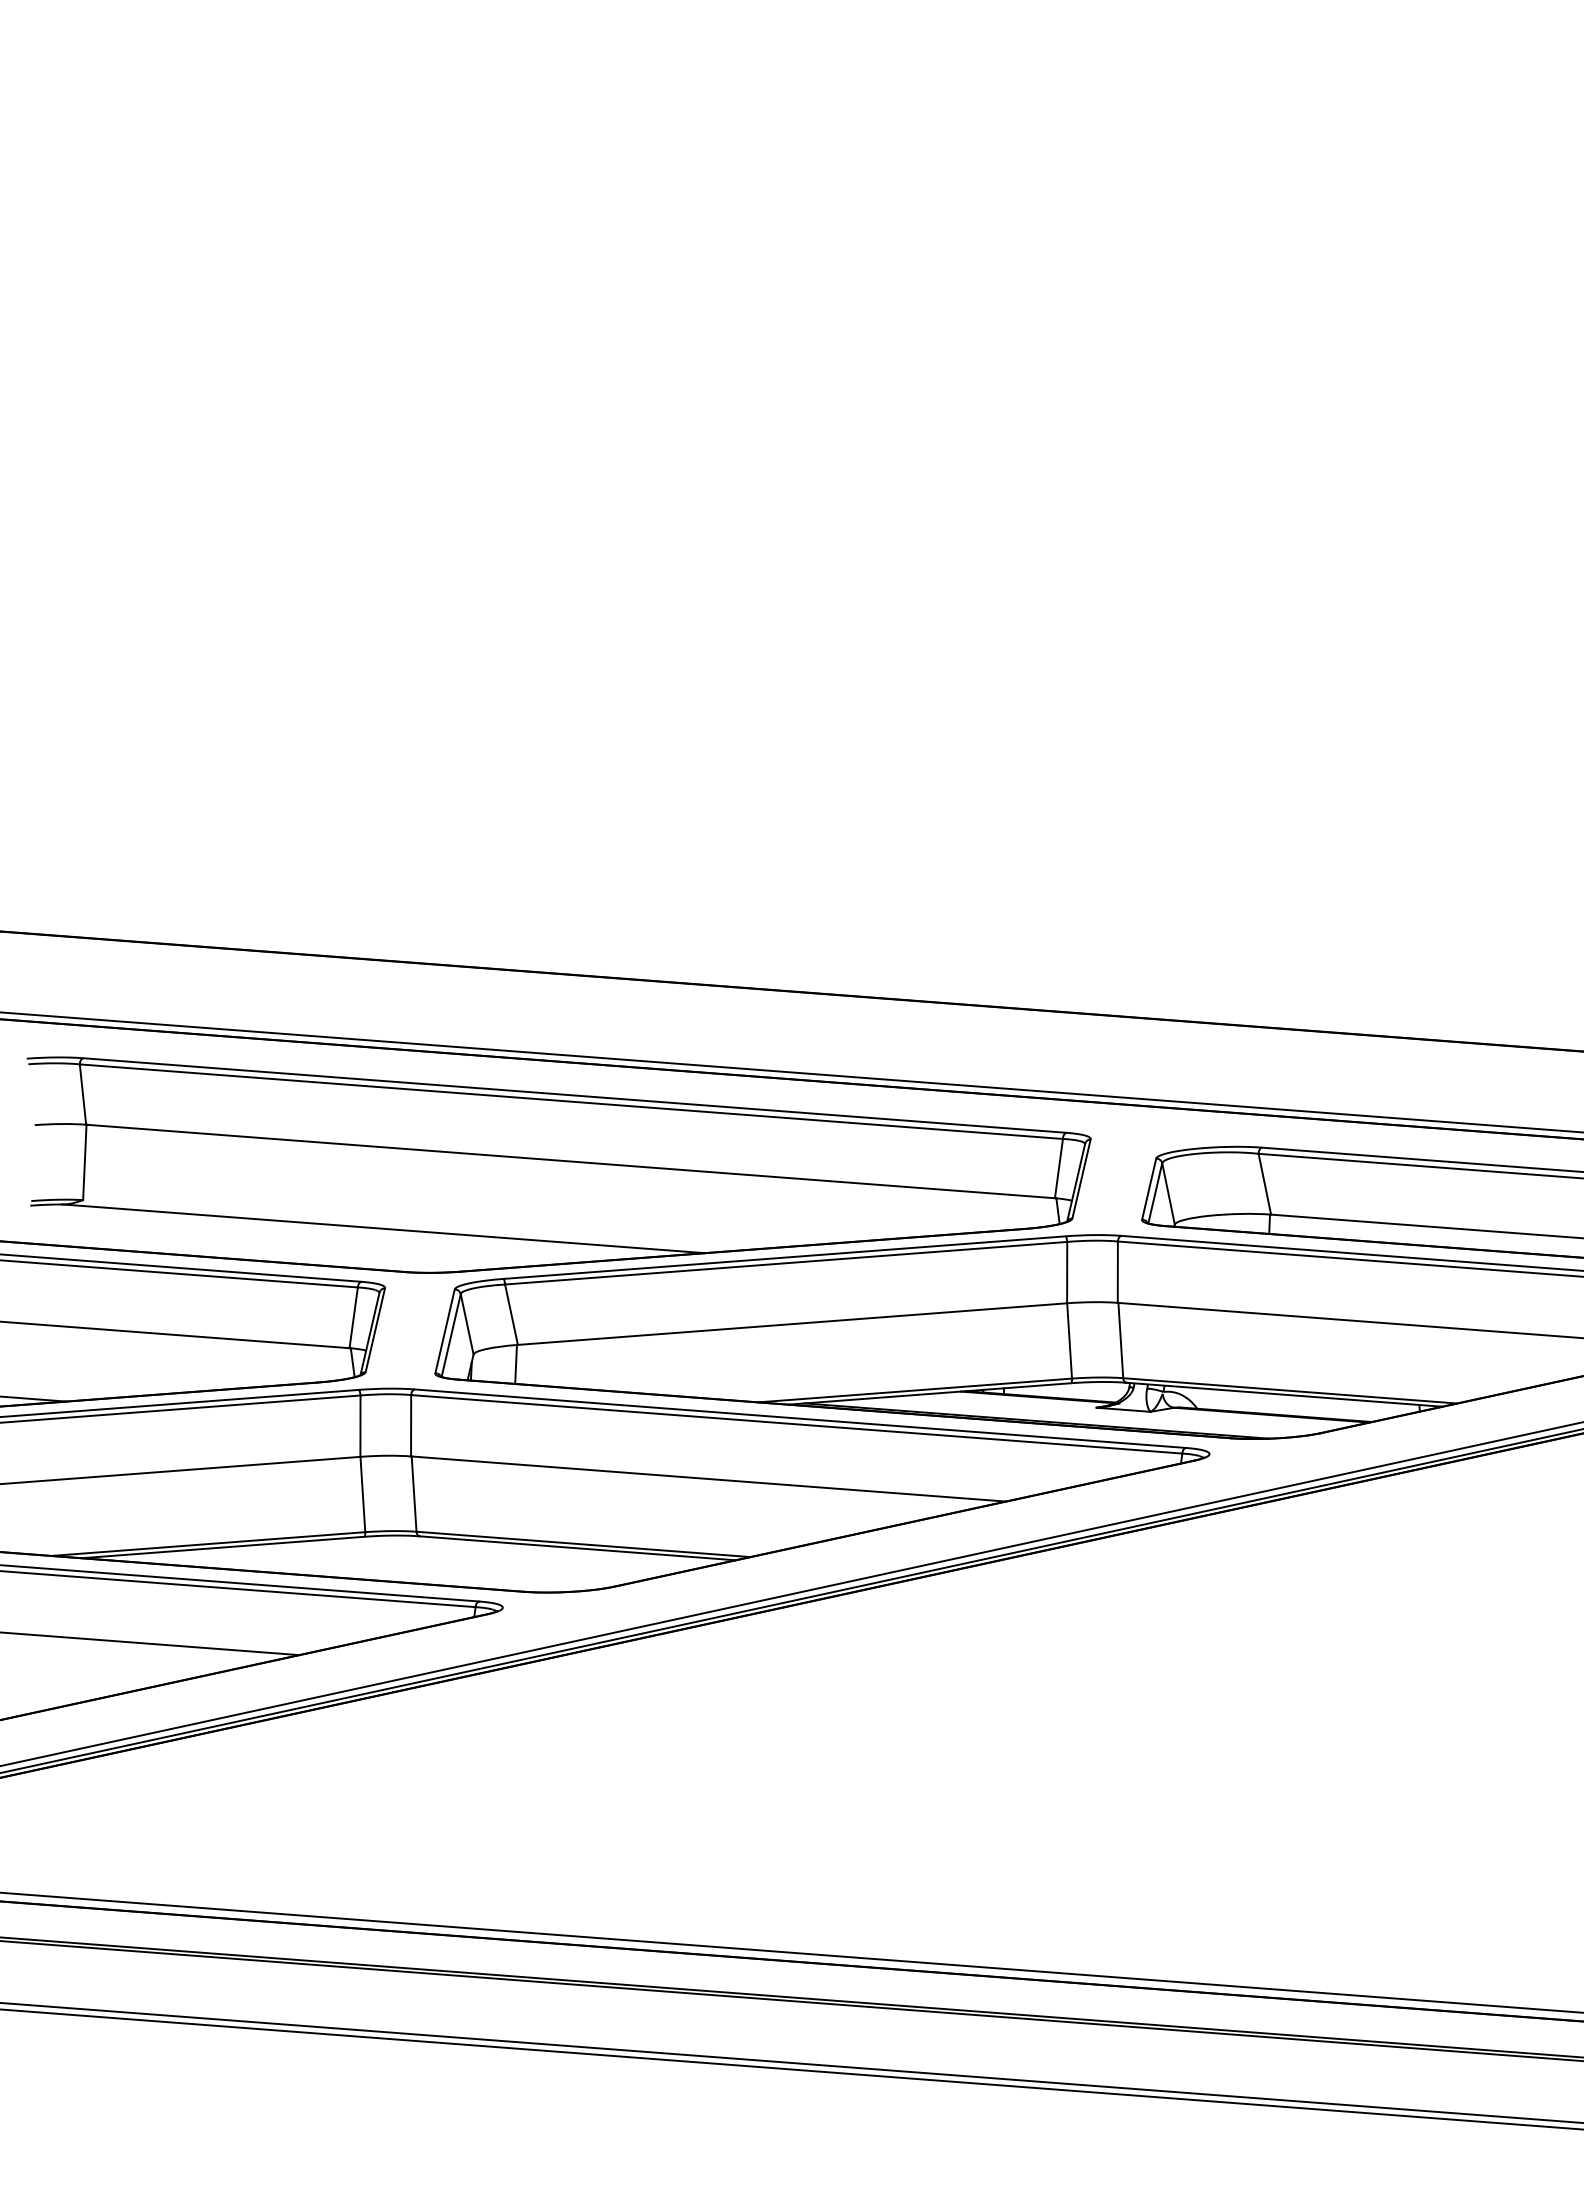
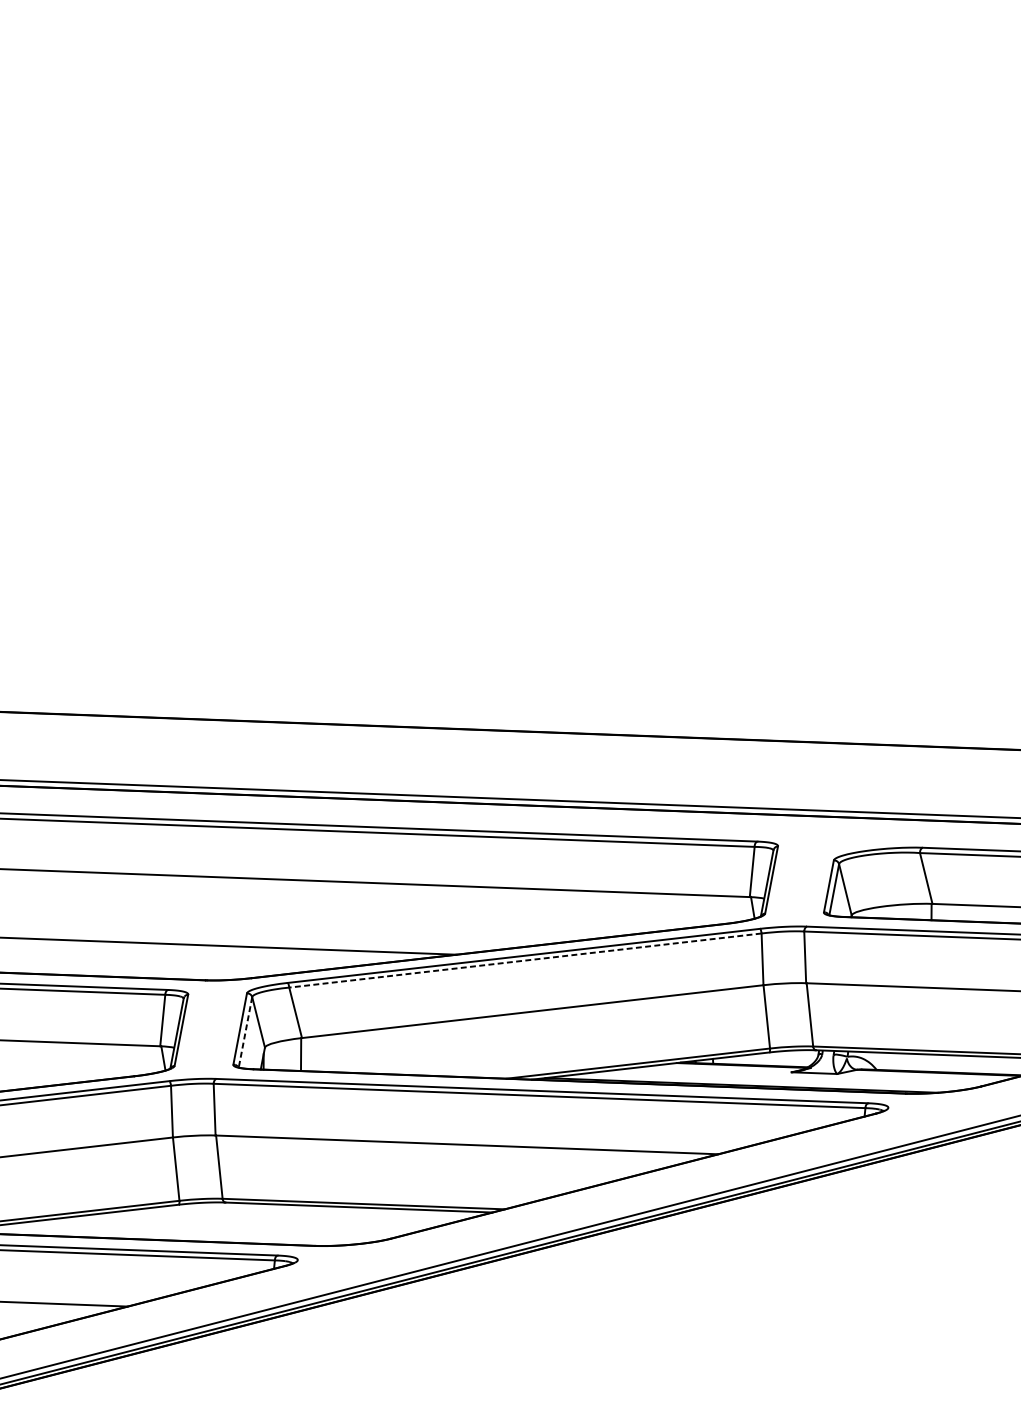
line: (786, 1263) -> (525, 960), solid -> dashed
line: (451, 1336) -> (245, 1033), solid -> dashed

